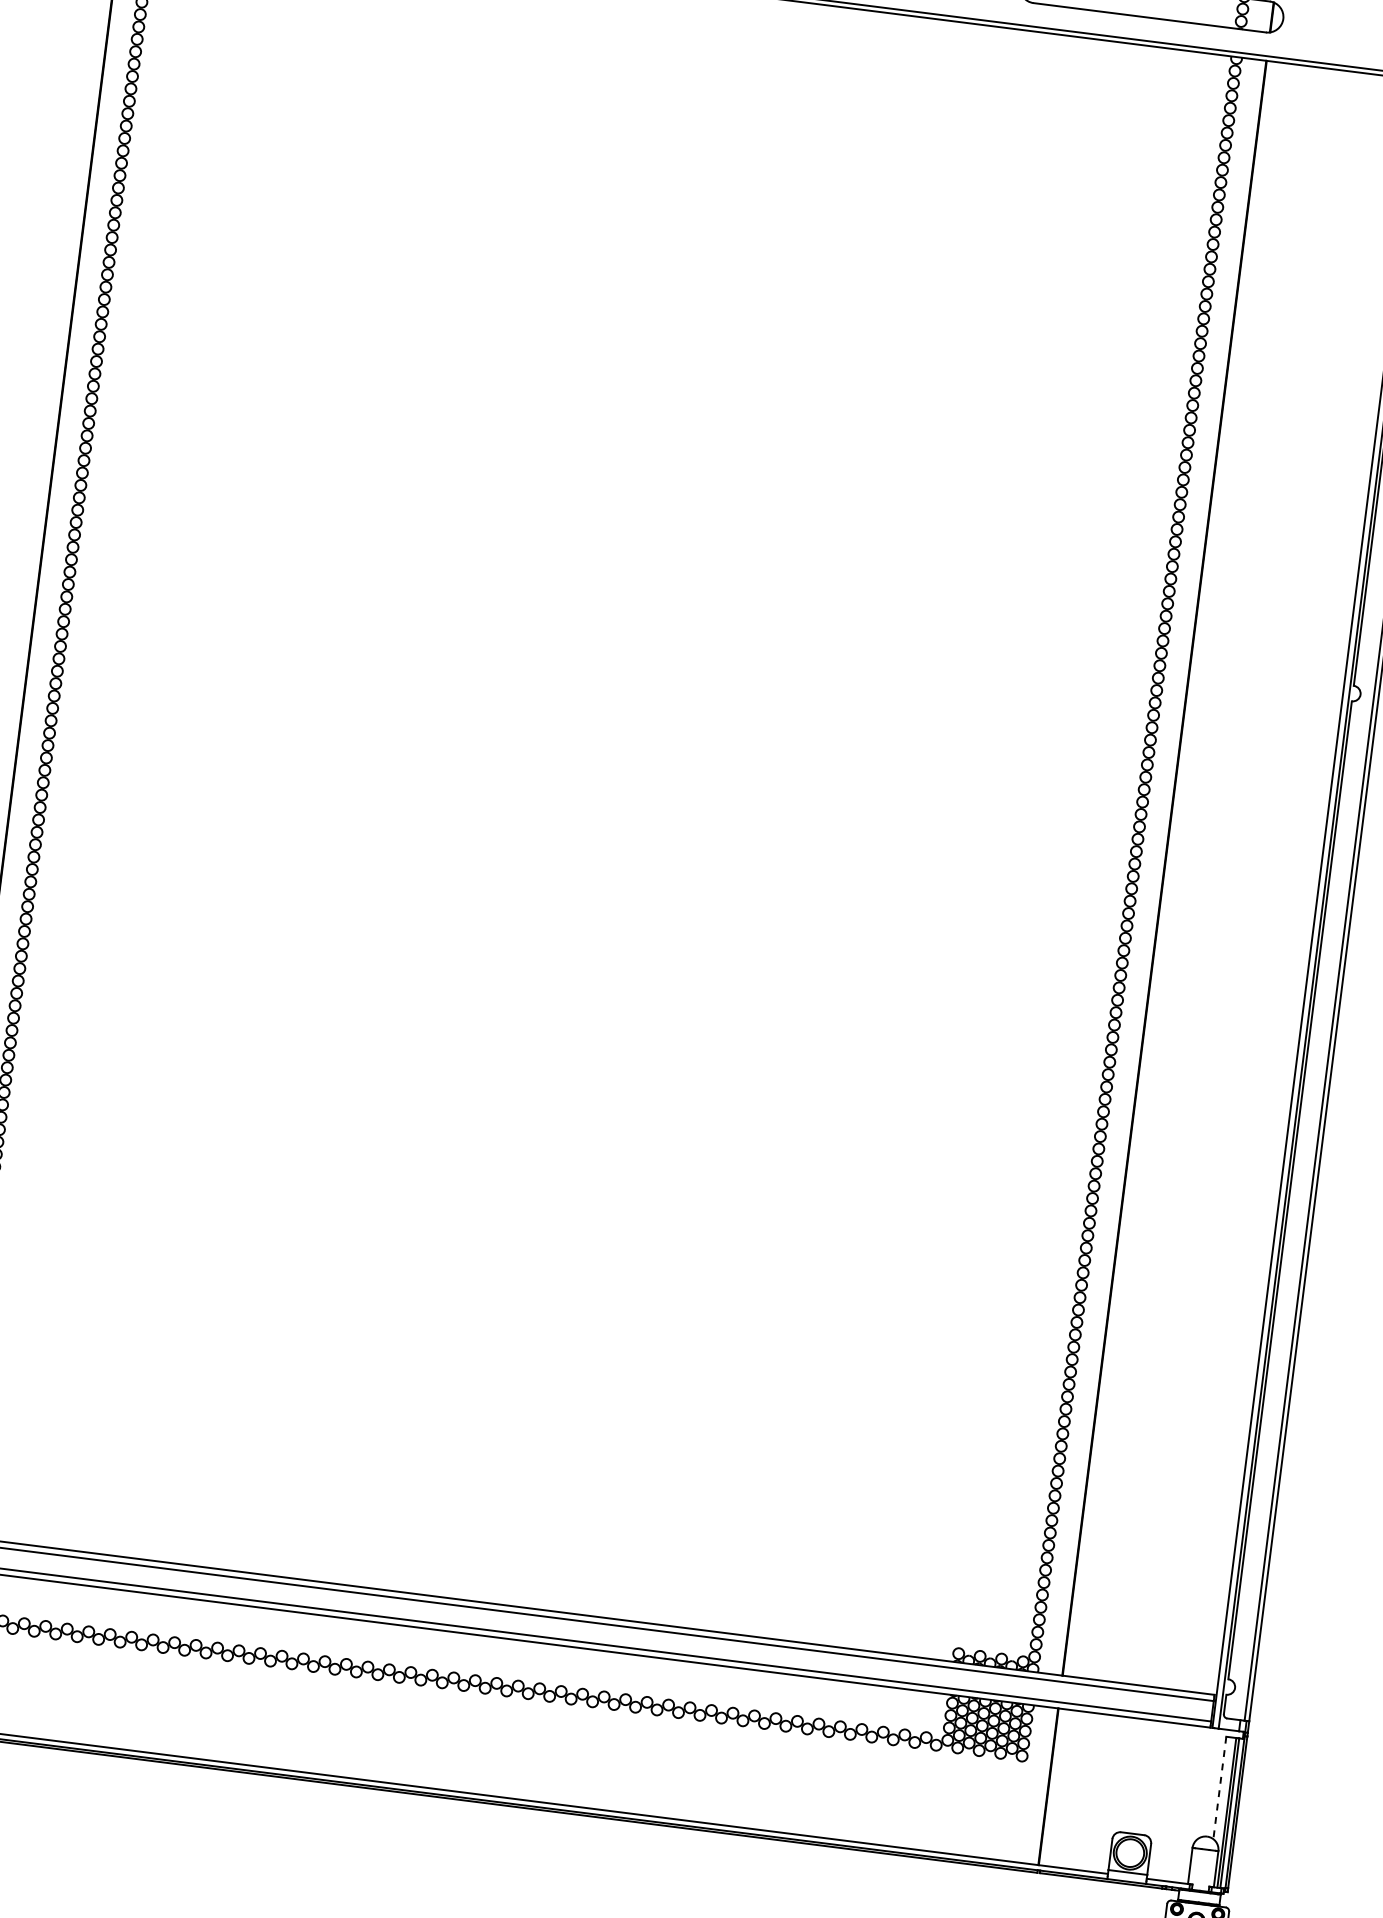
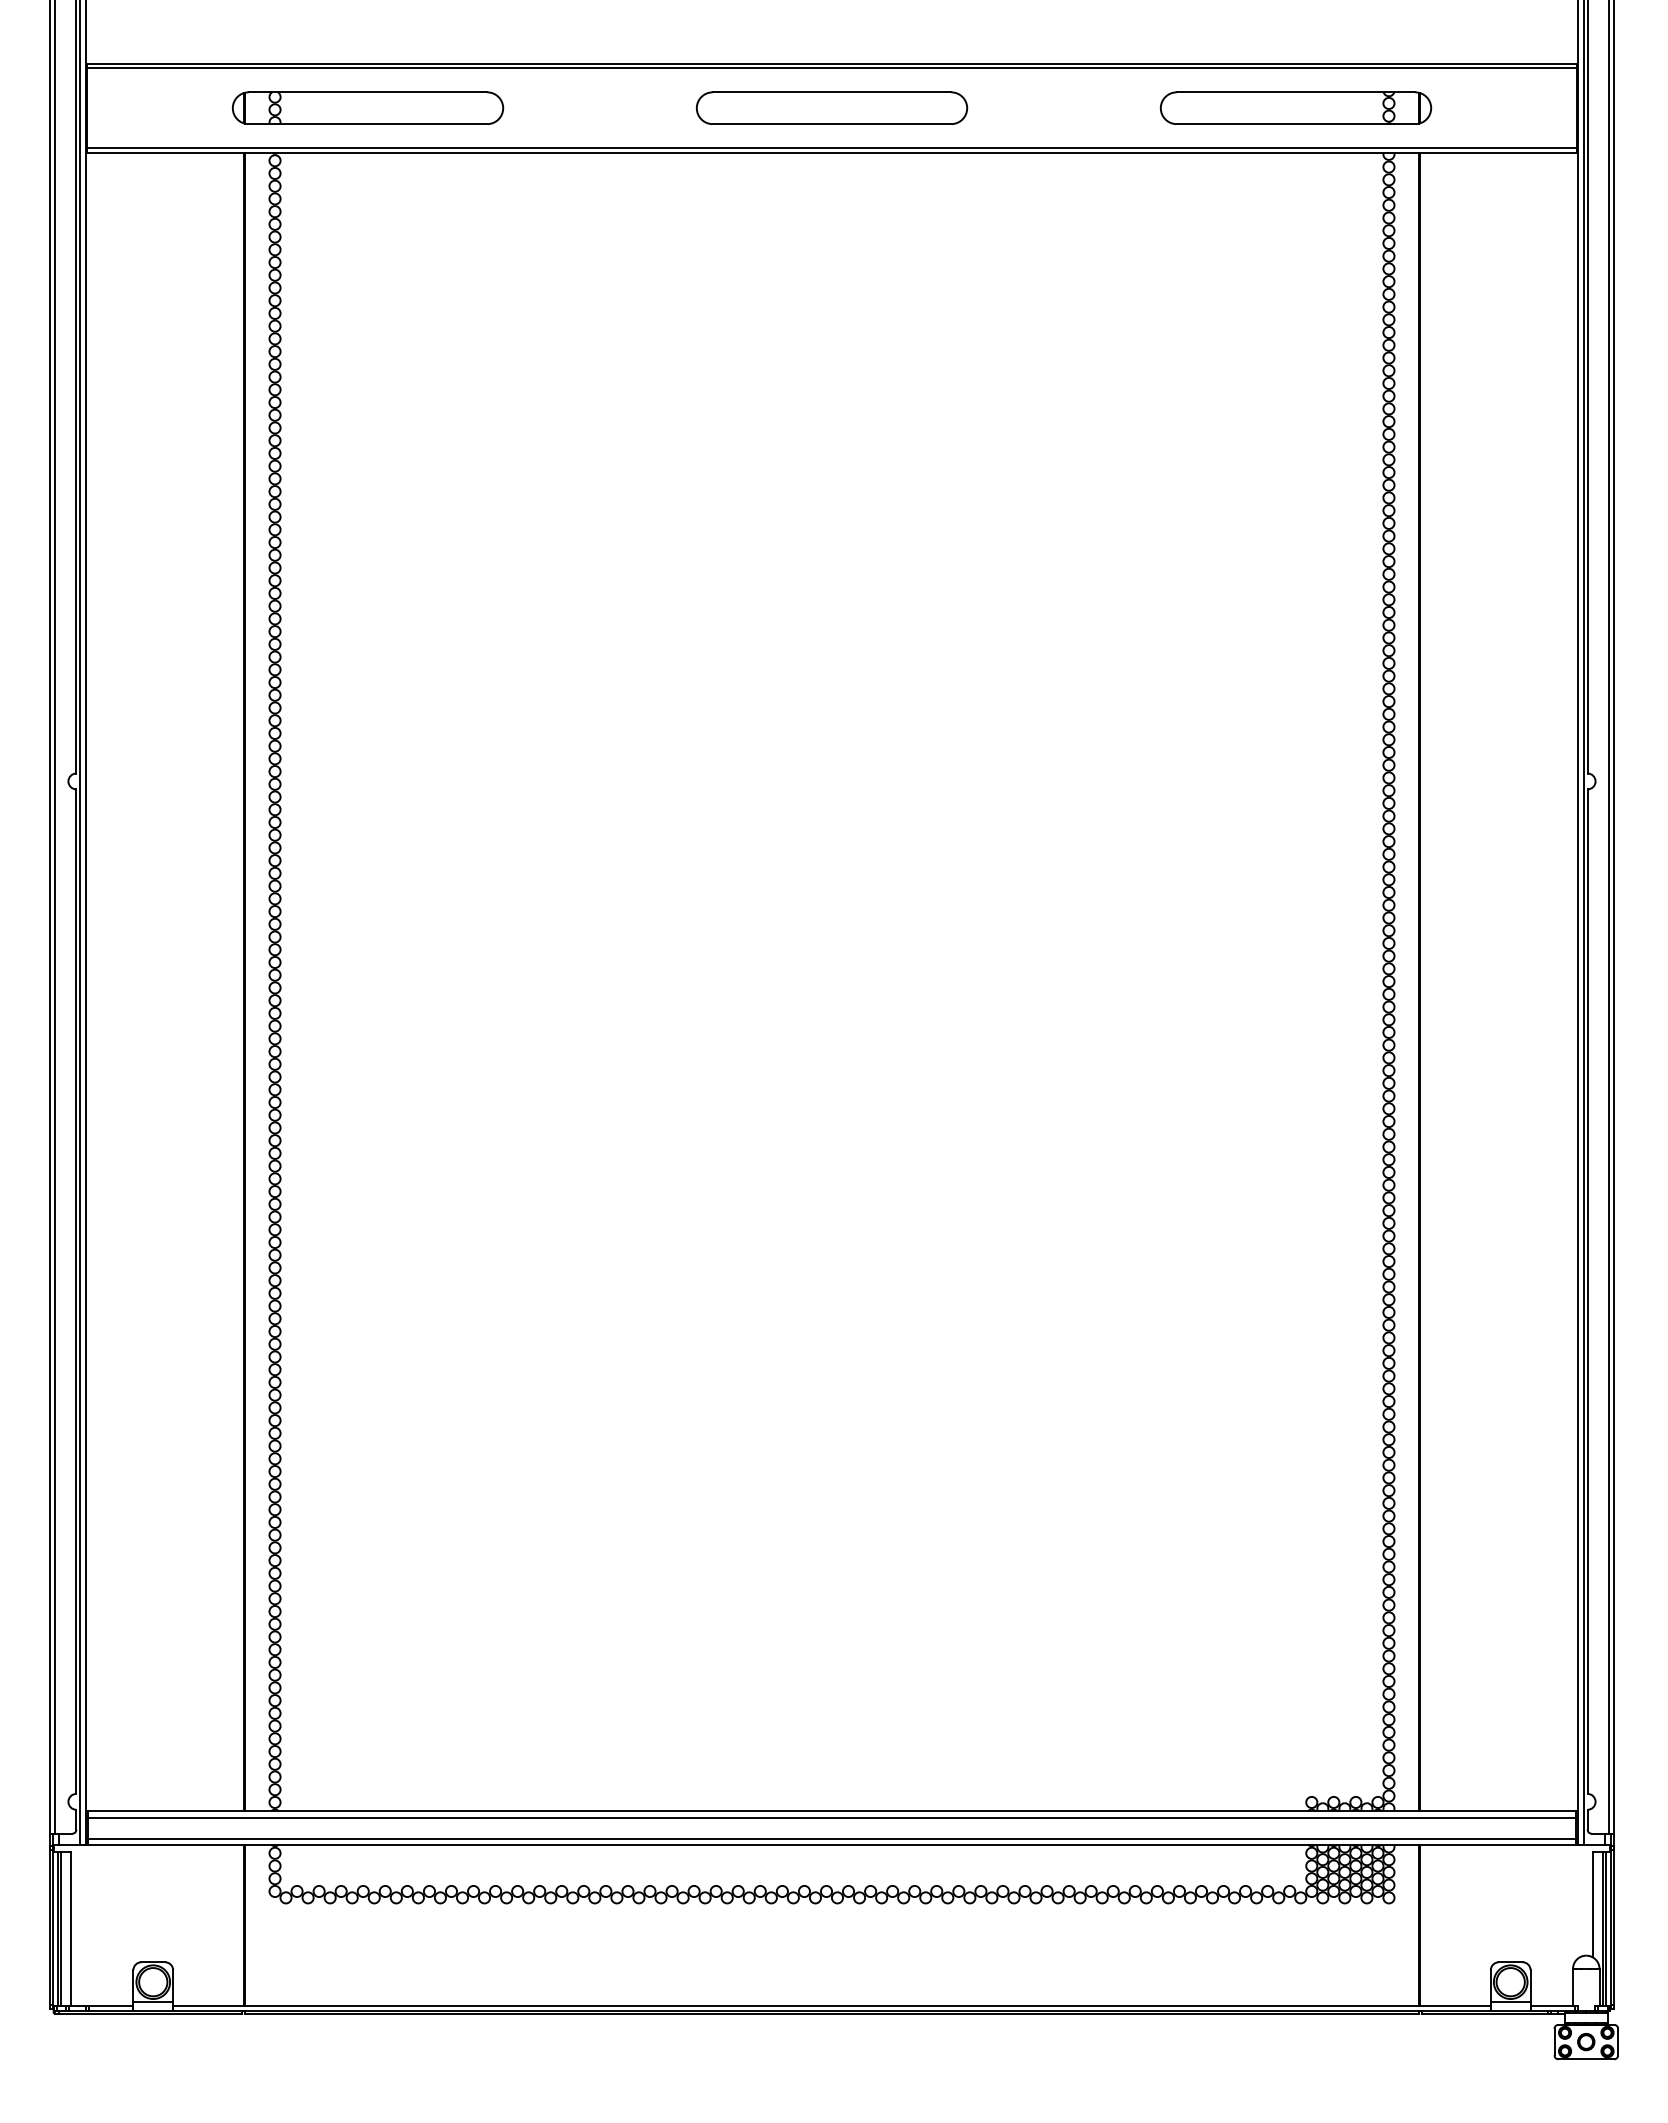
line: (1219, 1787) -> (1592, 1904), dashed -> solid

